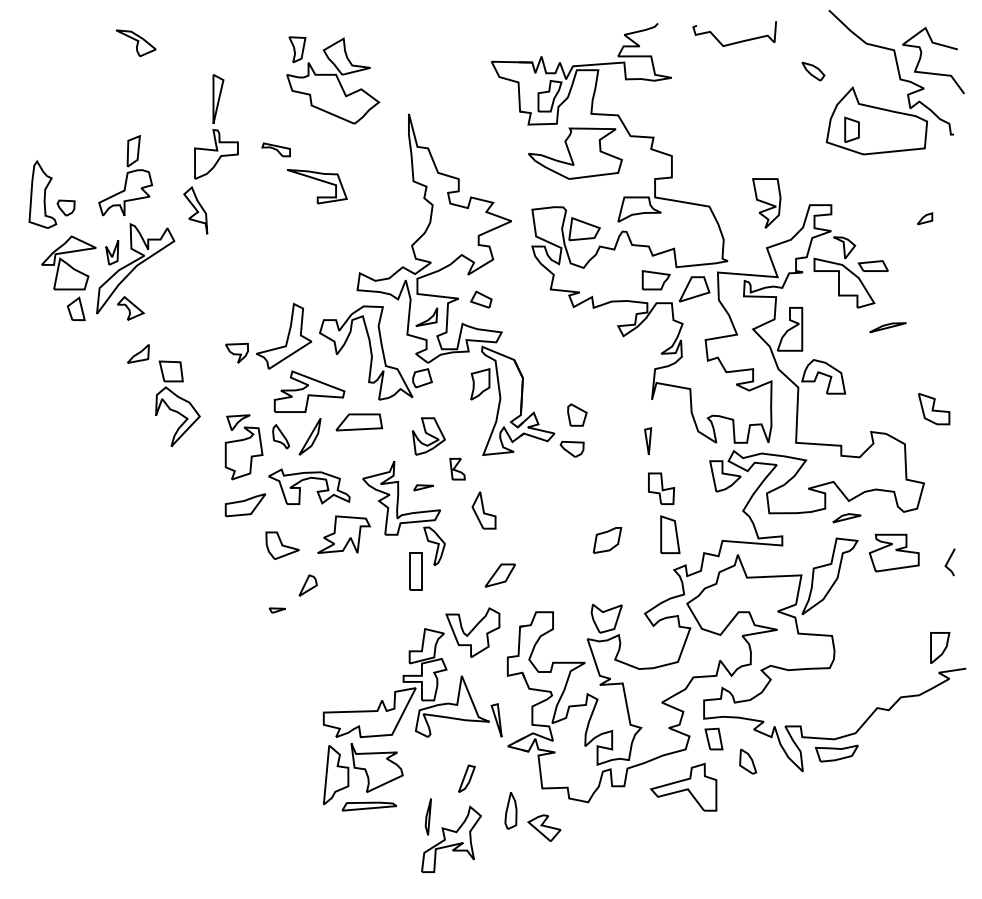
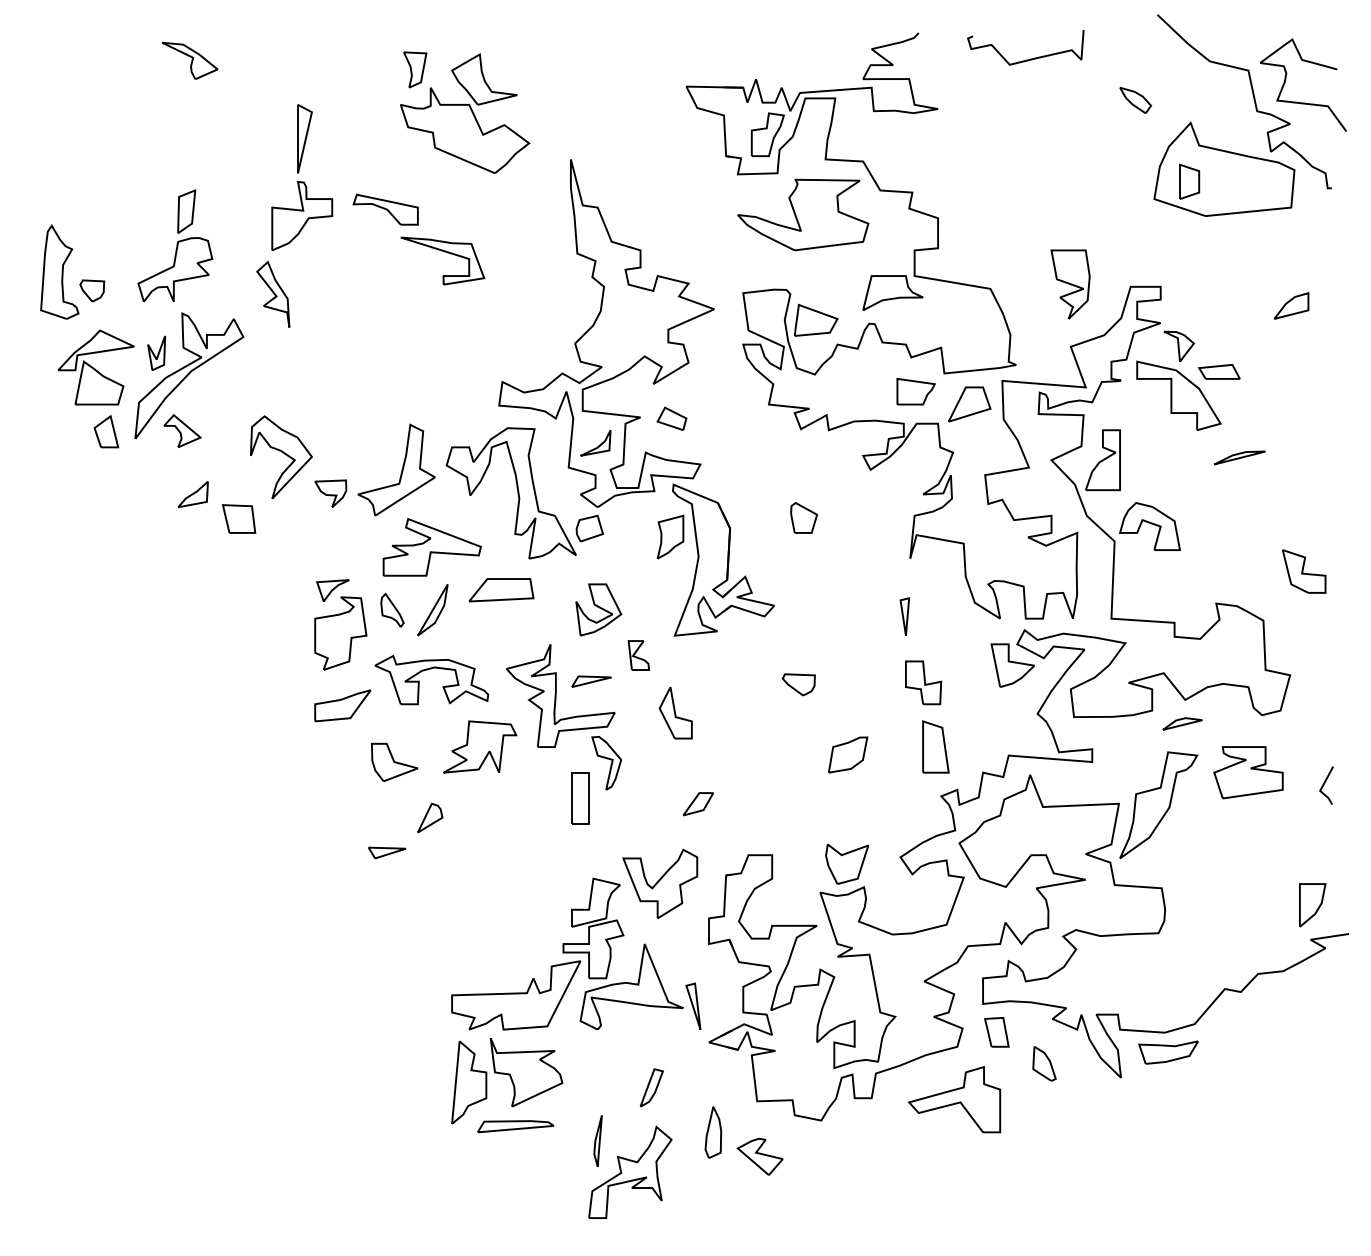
part: (276, 149) -> (385, 209), size x1.67
part: (925, 218) -> (1291, 305), size x1.67
part: (577, 414) -> (804, 517), moved
part: (178, 416) -> (281, 457), moved
part: (571, 449) -> (798, 684), moved
part: (423, 487) -> (591, 681), size x1.43
part: (499, 575) -> (697, 804), size x0.71
part: (277, 610) -> (387, 852), size x1.67

